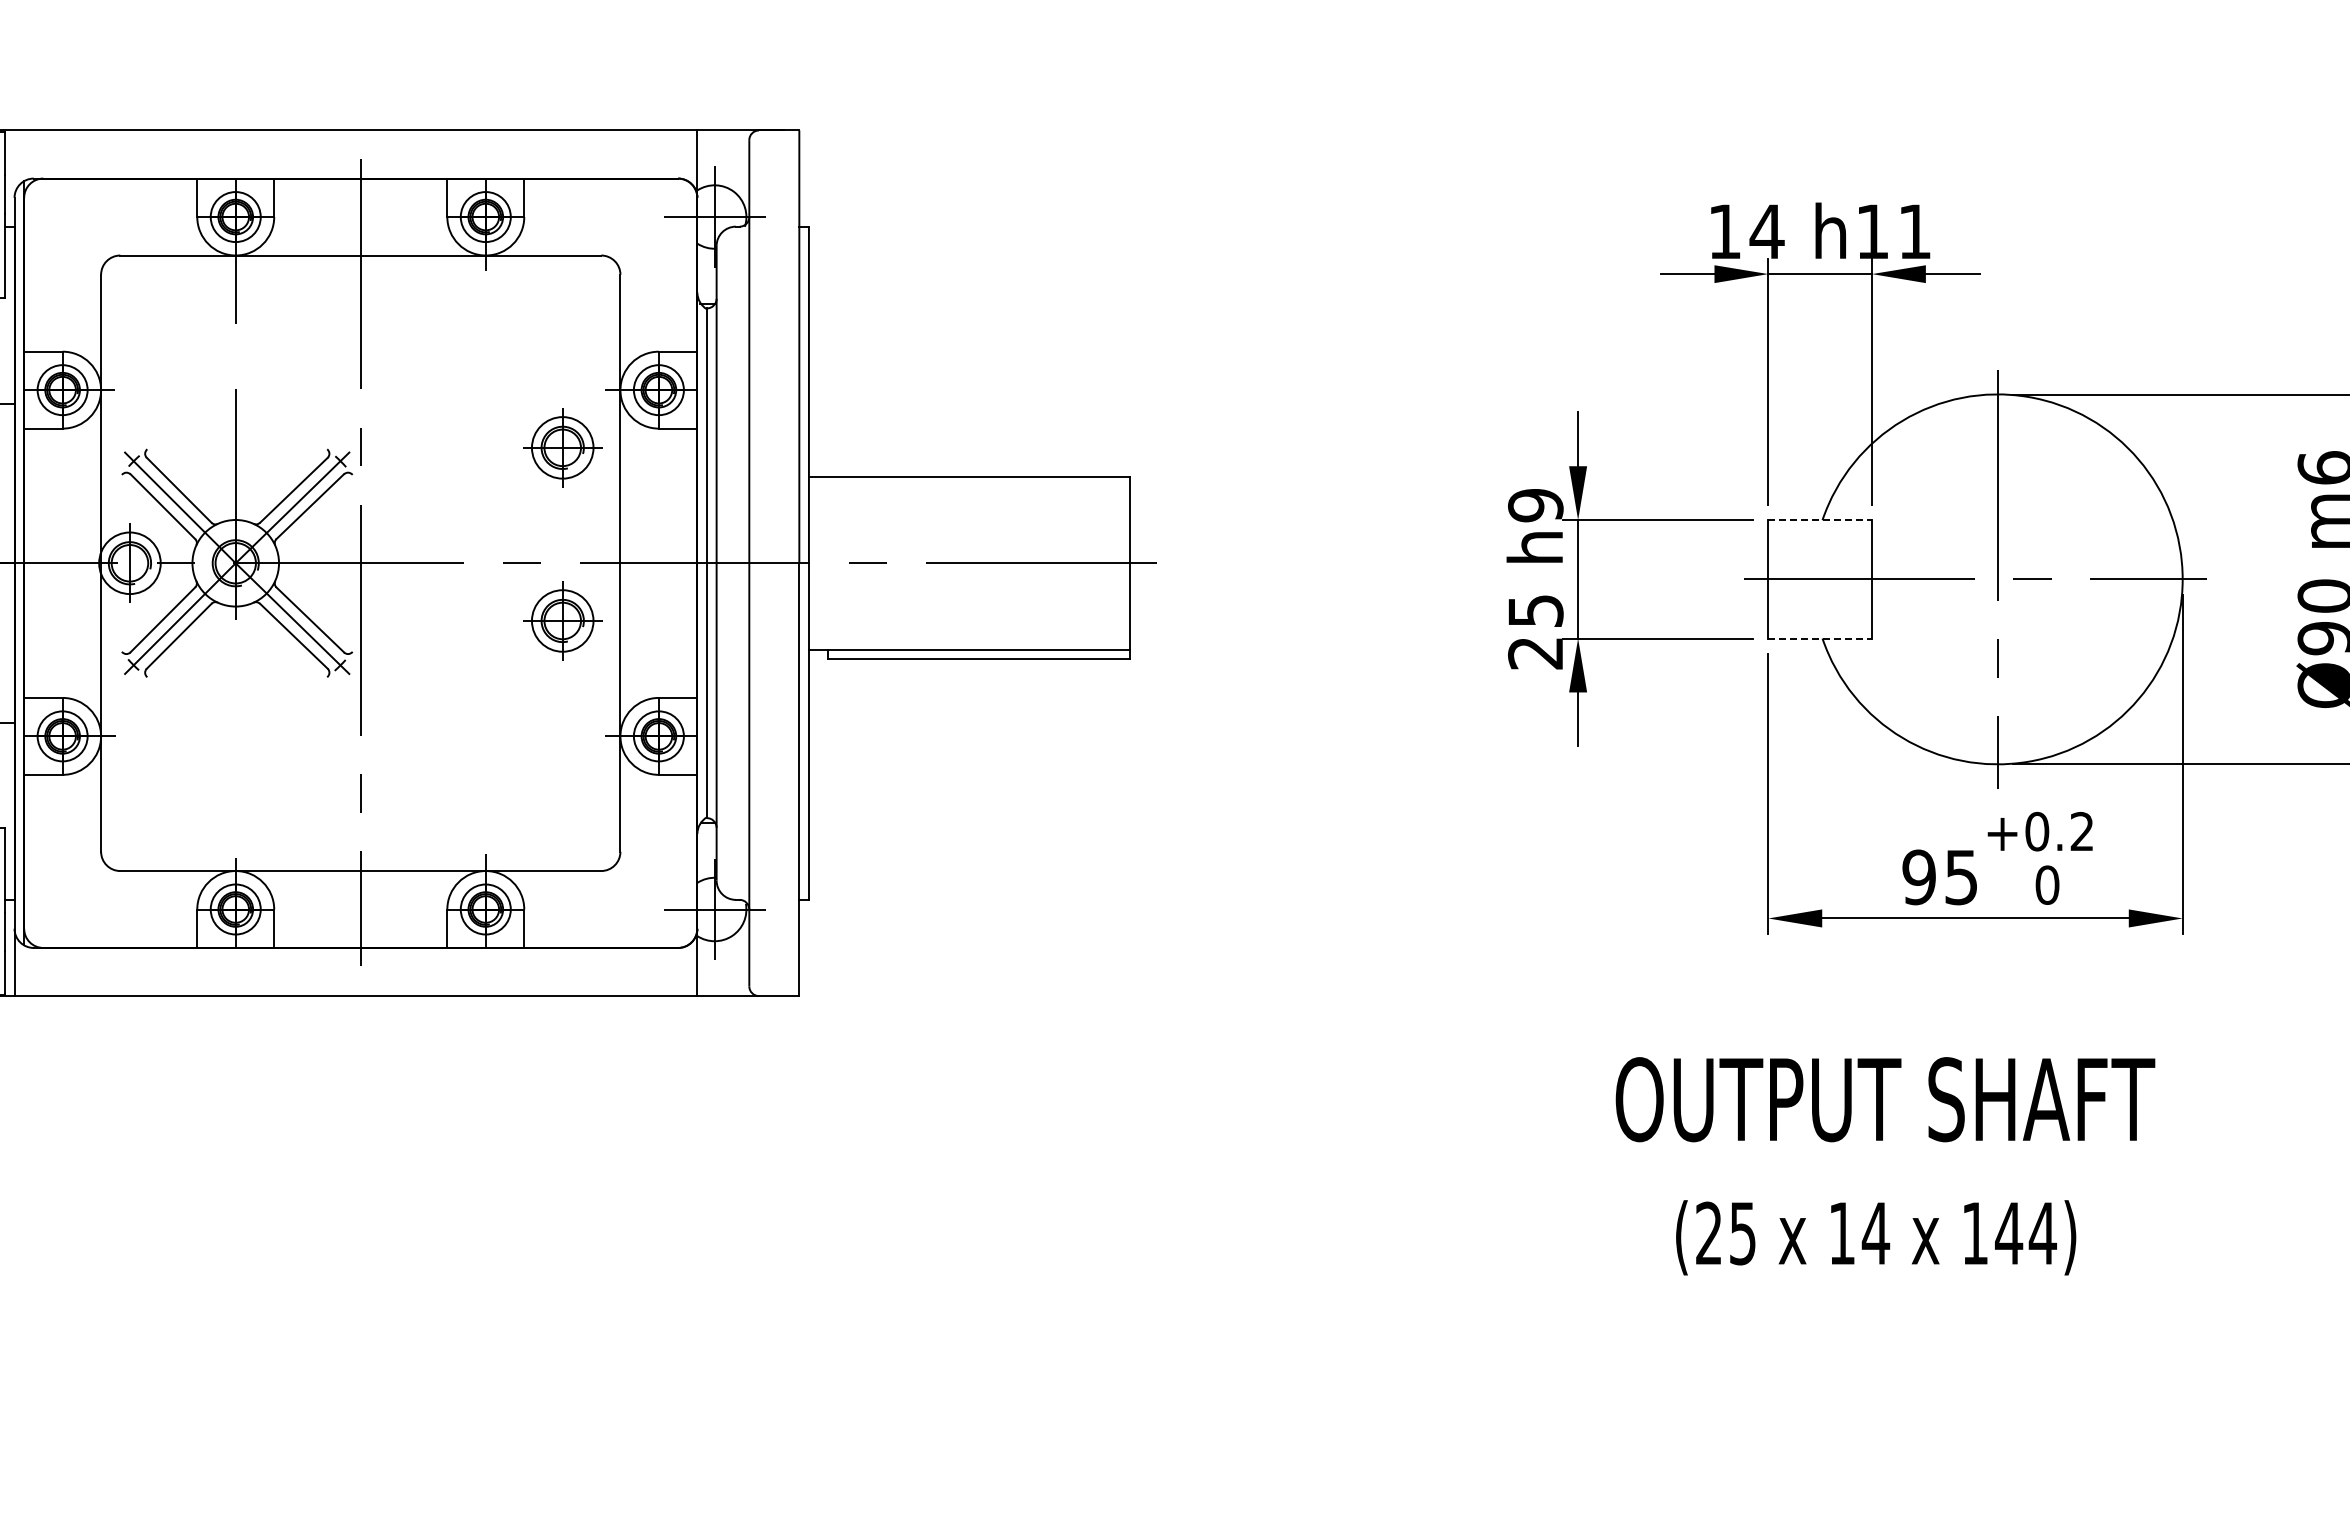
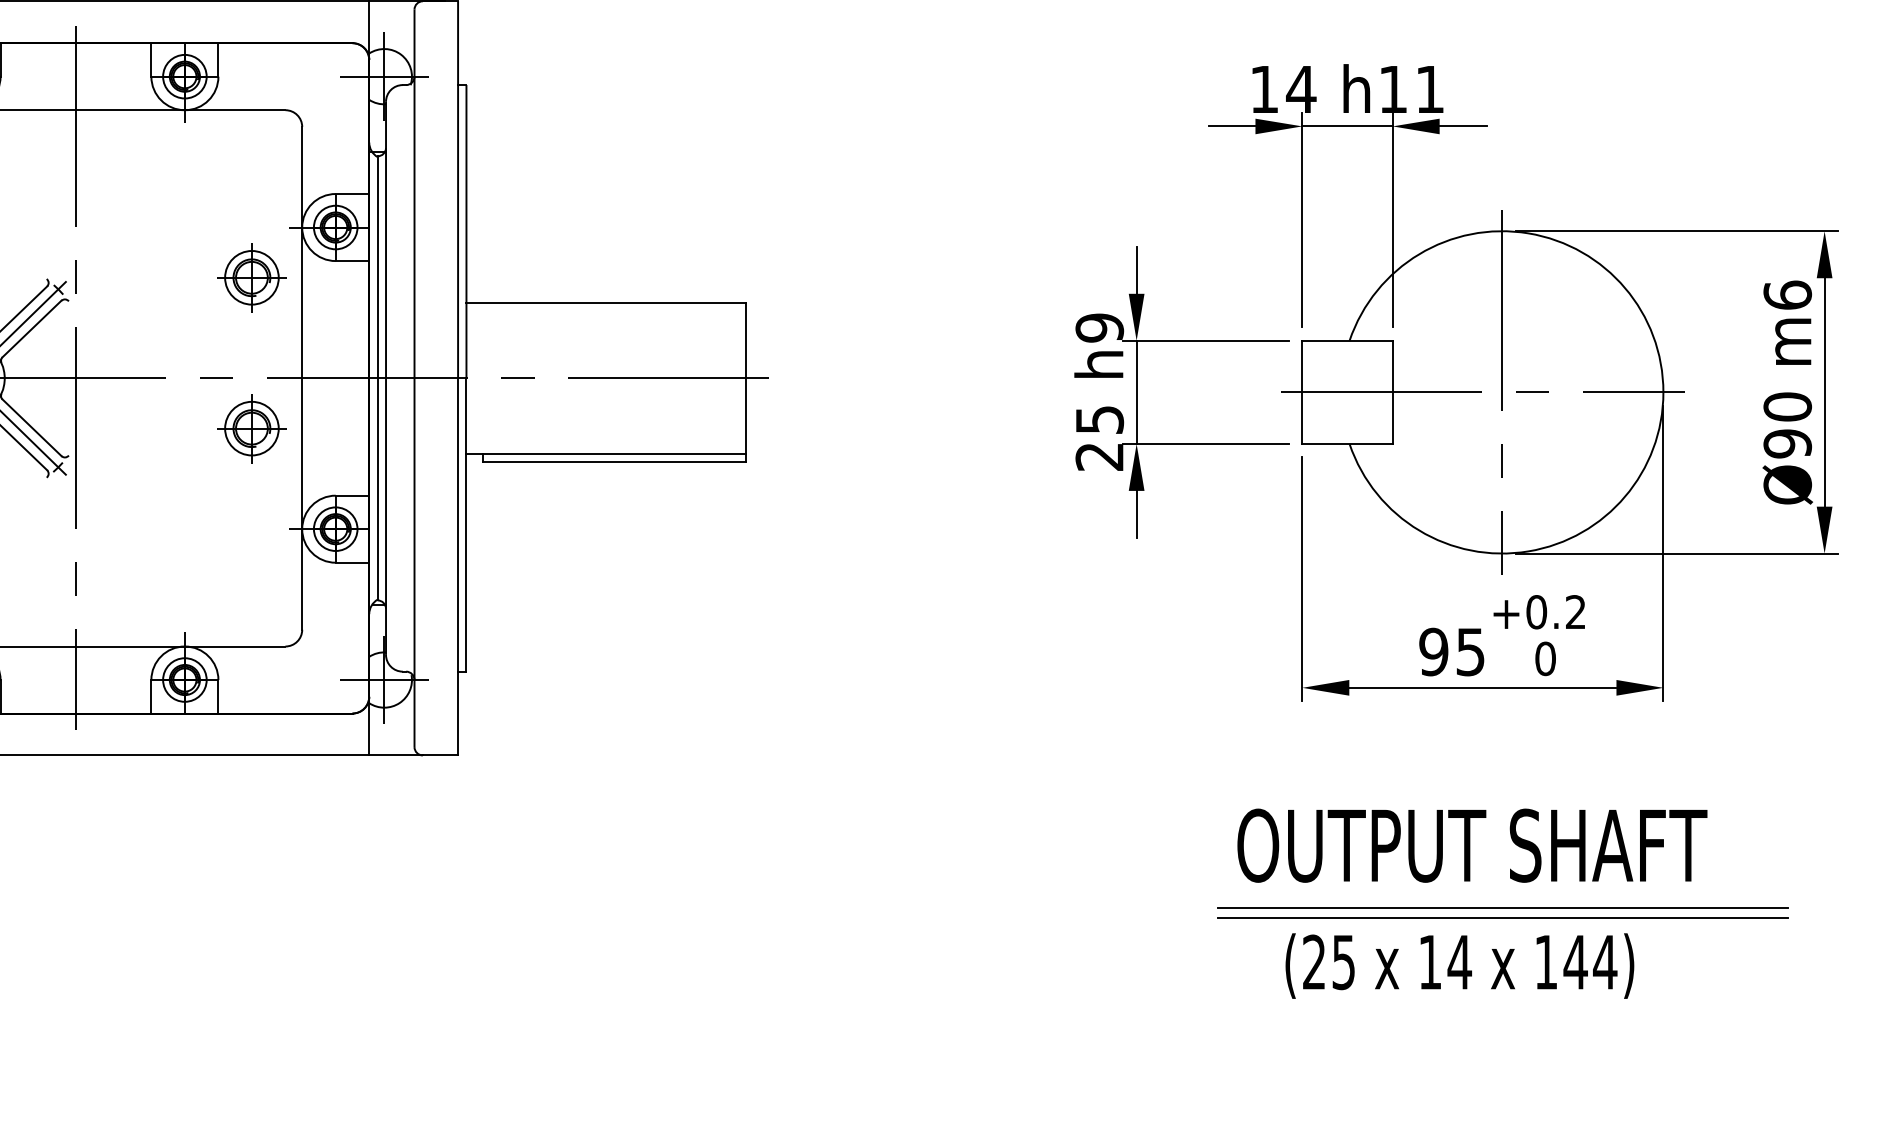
line: (1820, 520) -> (1347, 341), dashed -> solid
line: (1820, 638) -> (1347, 443), dashed -> solid
text: (1885, 1099) -> (1472, 845), moved
line: (1998, 1171) -> (1502, 908), added
line: (1998, 1182) -> (1502, 917), added
text: (1876, 1237) -> (1460, 965), moved

